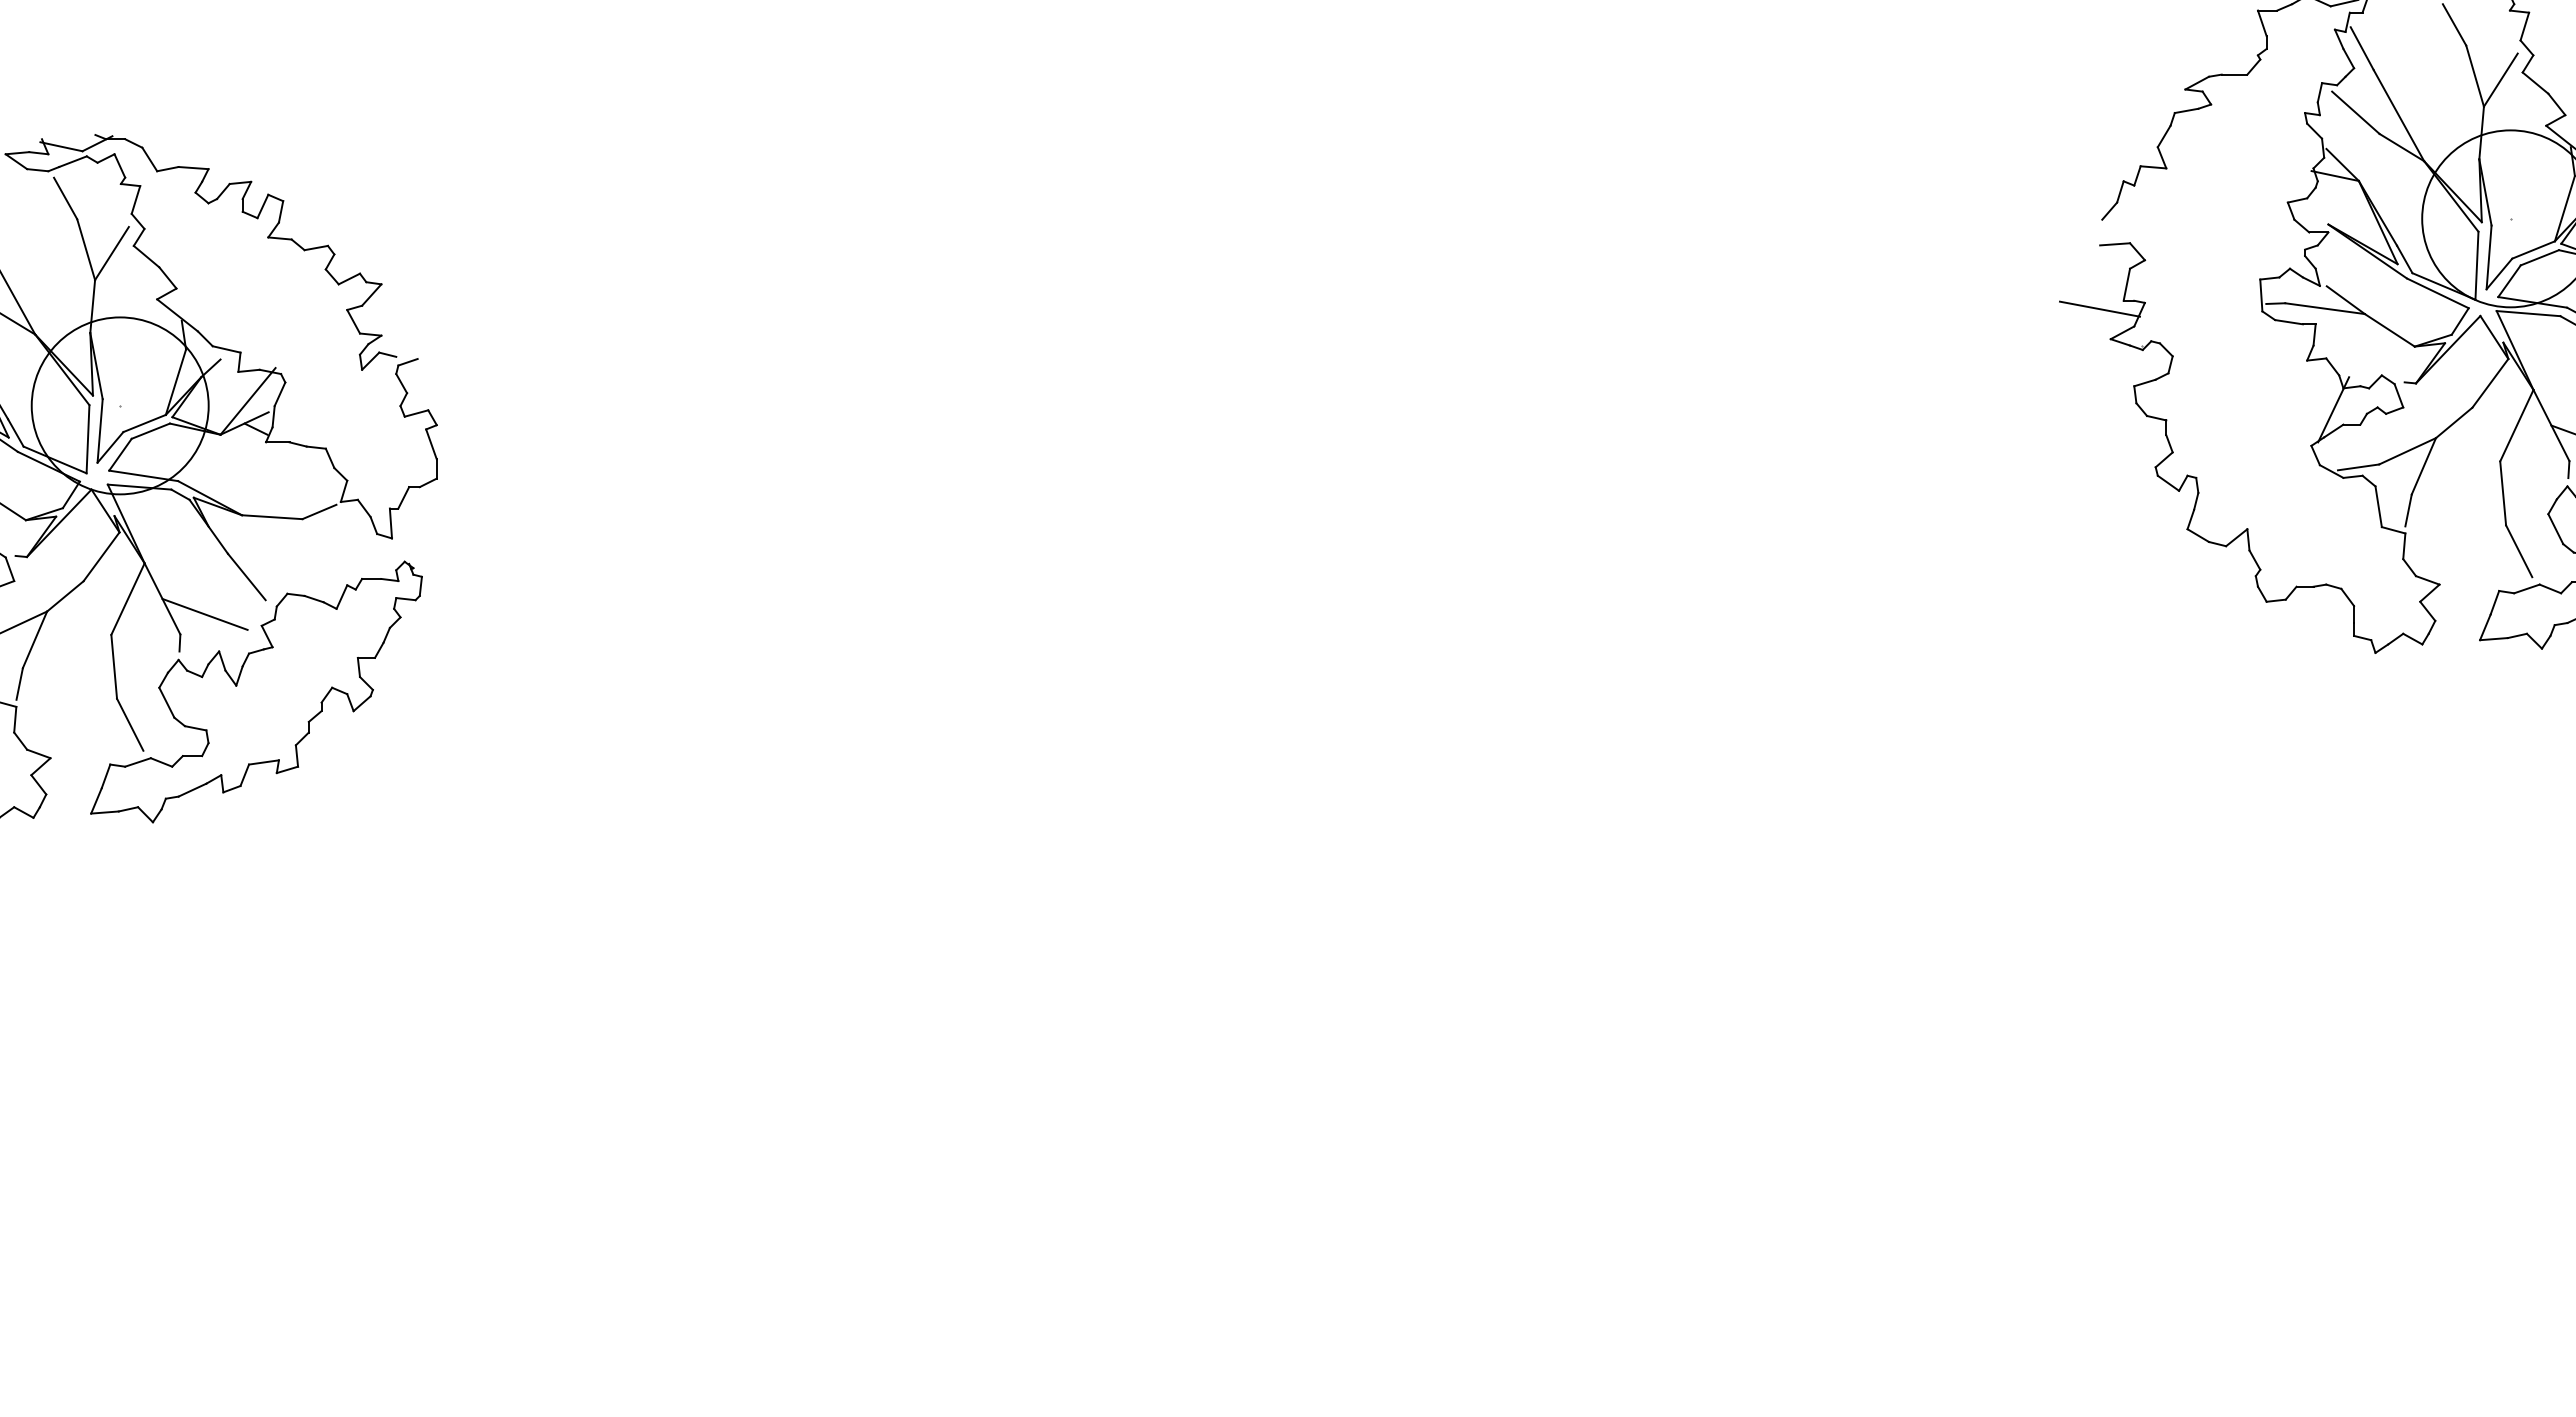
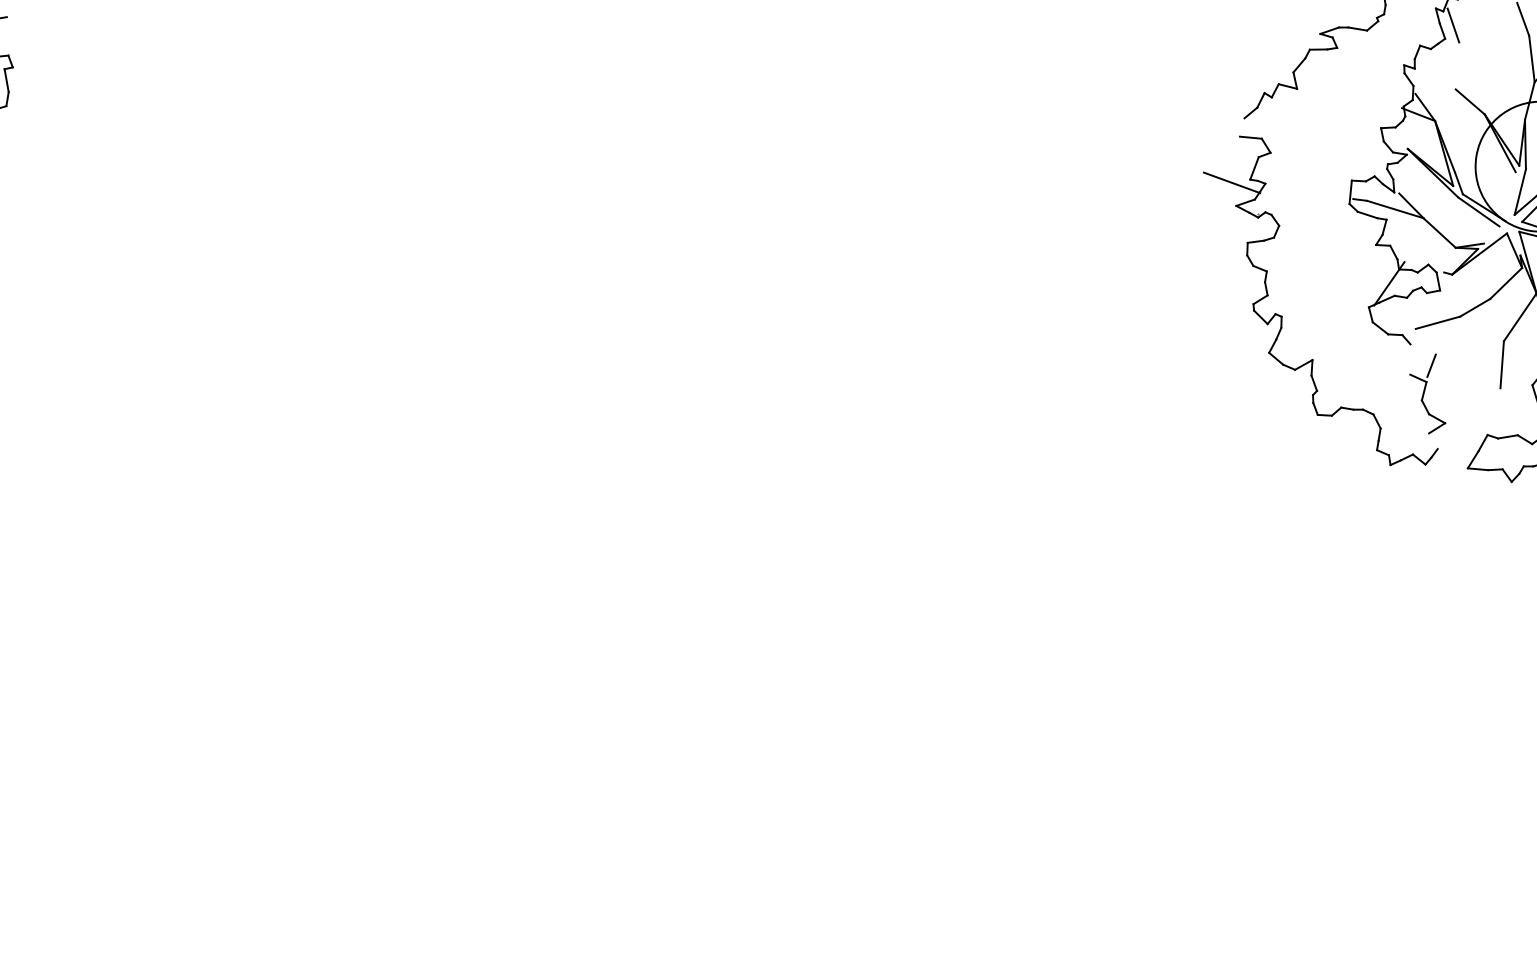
line: (2355, 112) -> (1440, 71), removed
line: (2398, 115) -> (1471, 78), removed
line: (2476, 265) -> (1510, 196), removed
line: (2459, 321) -> (1491, 234), removed
line: (2423, 466) -> (1447, 335), removed
line: (2358, 467) -> (1400, 328), removed
line: (2378, 506) -> (1410, 359), removed
line: (2519, 551) -> (1507, 408), removed
line: (2427, 610) -> (1433, 440), removed

